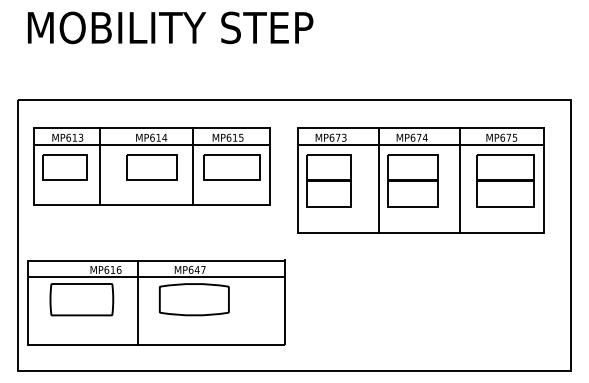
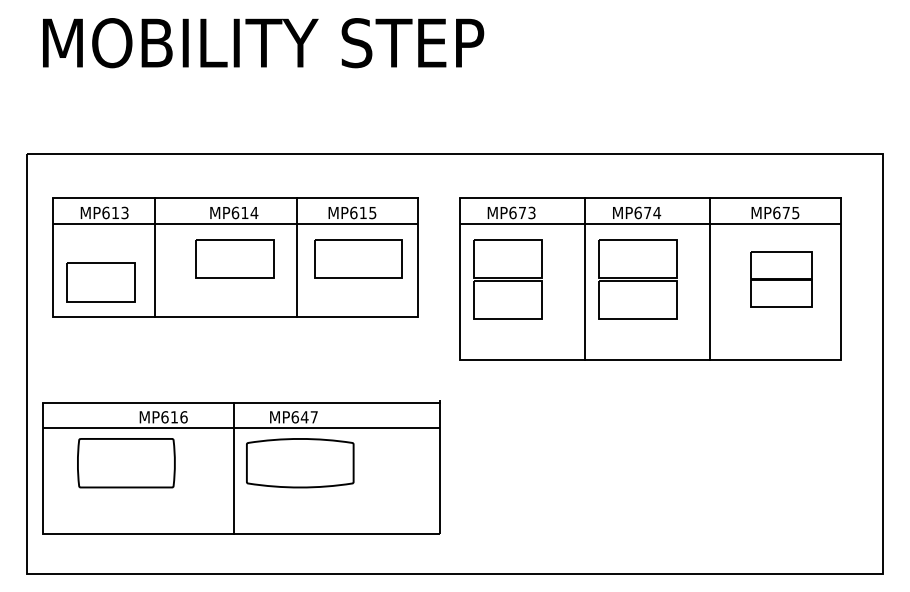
part: (64, 167) -> (99, 282), moved
part: (505, 180) -> (781, 278), size x0.7
line: (138, 302) -> (233, 467), moved

